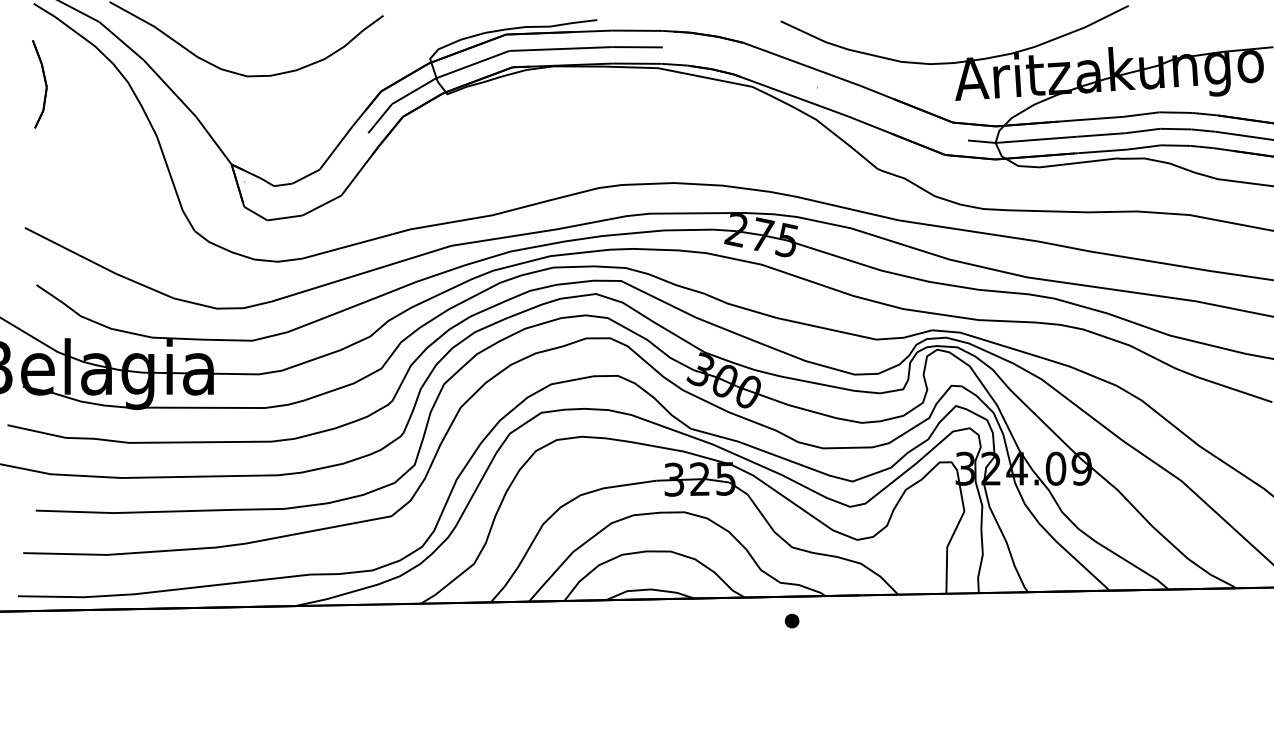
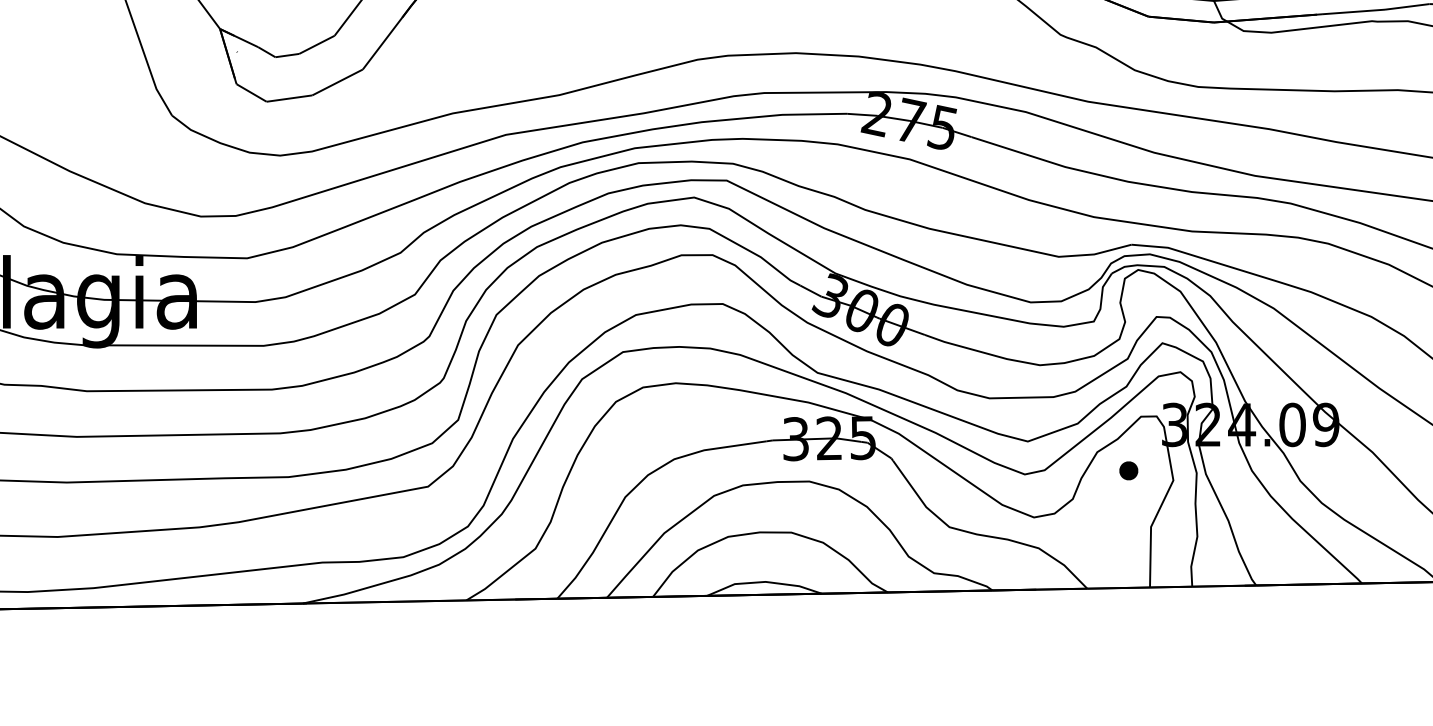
part: (791, 620) -> (1128, 470), moved

